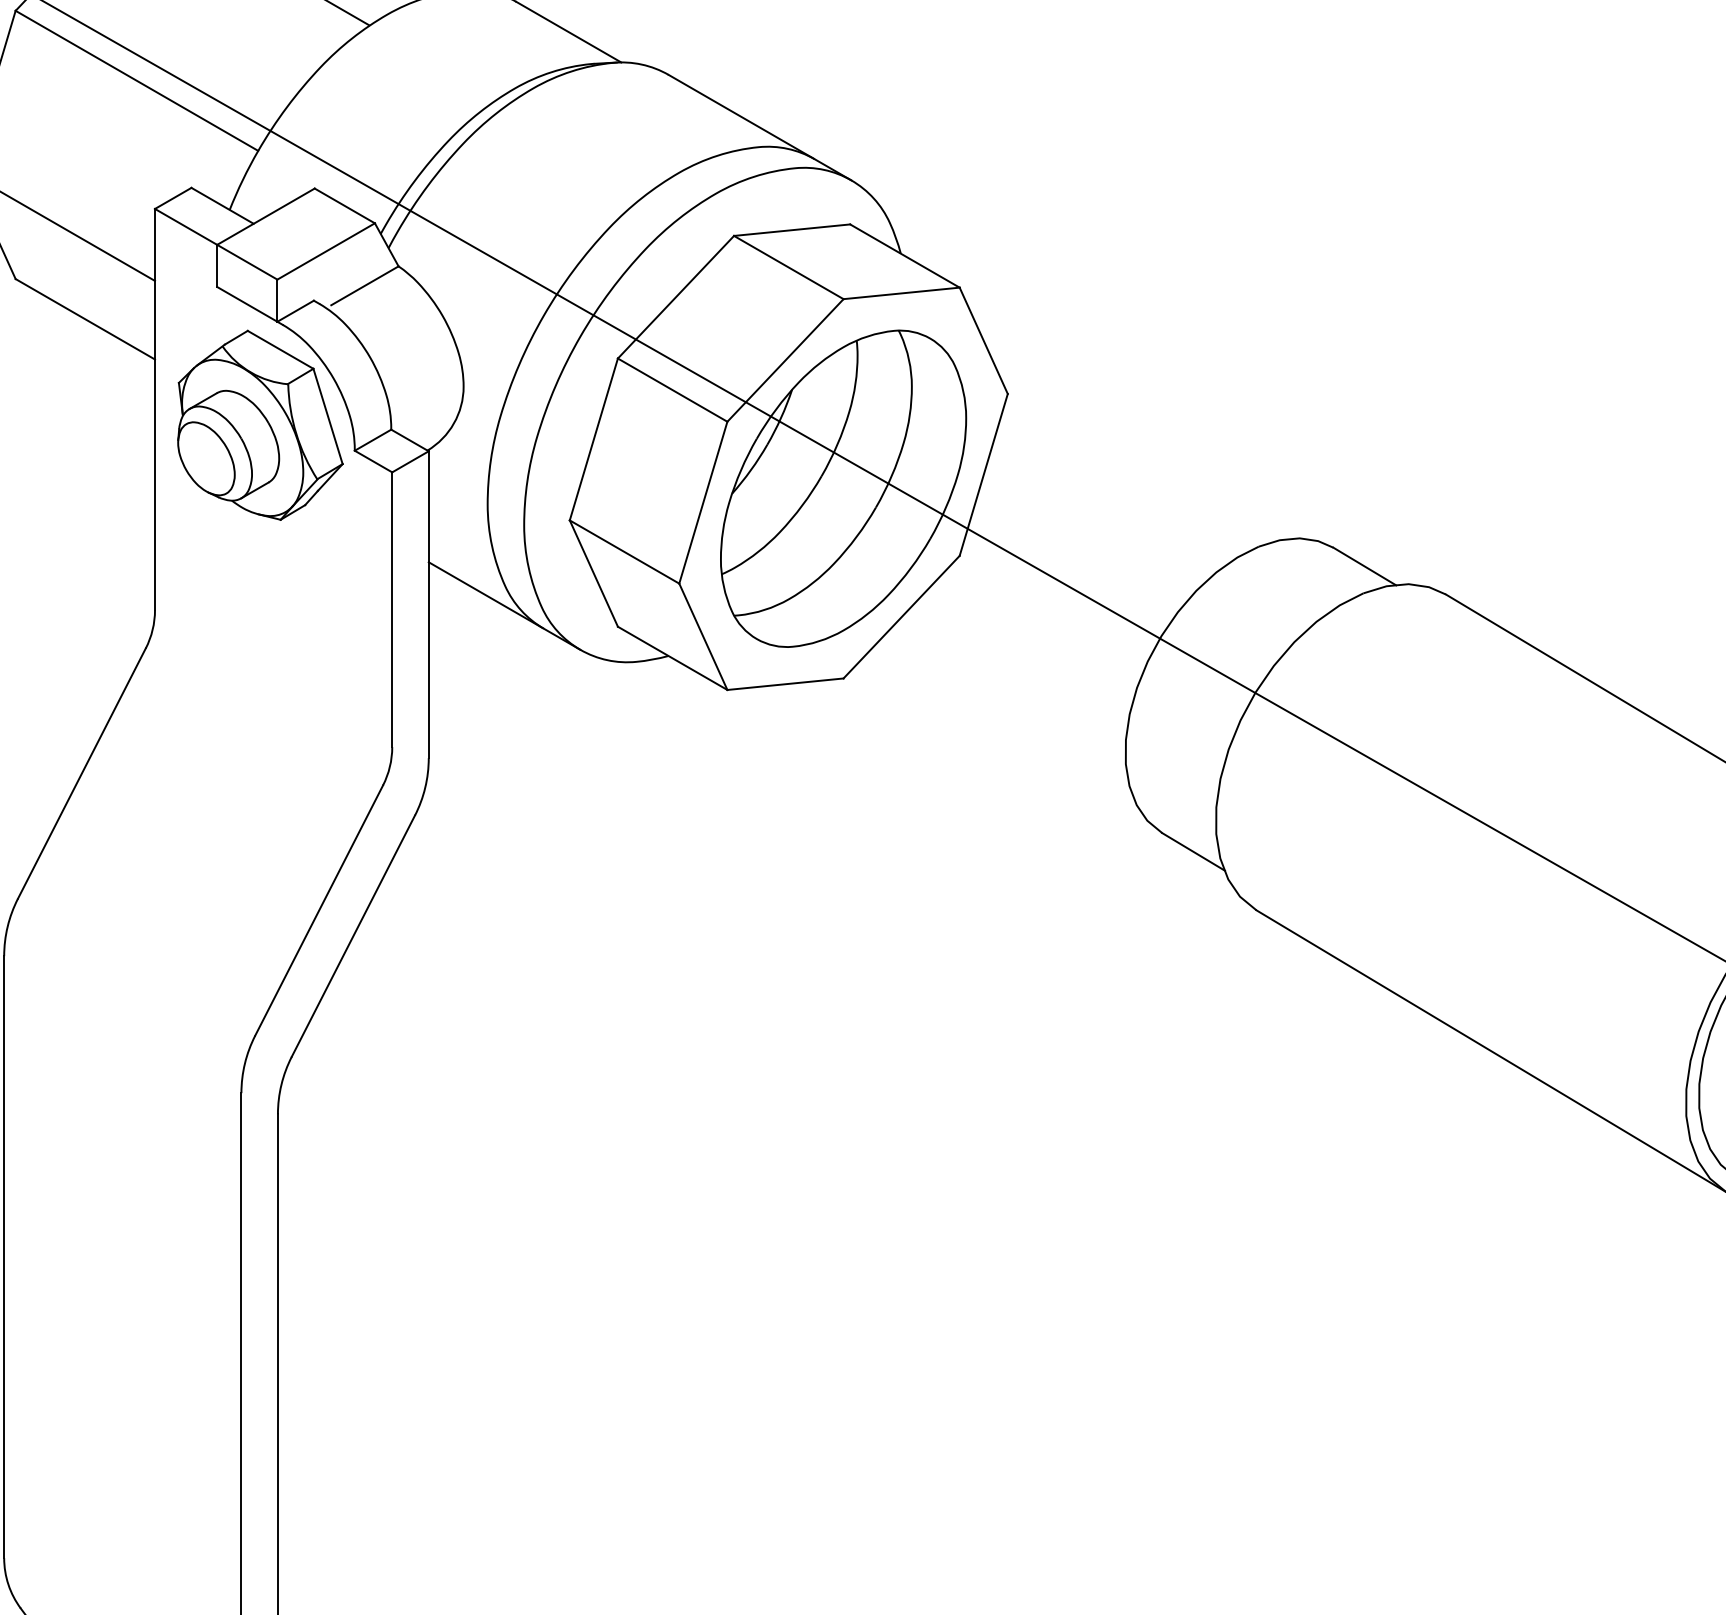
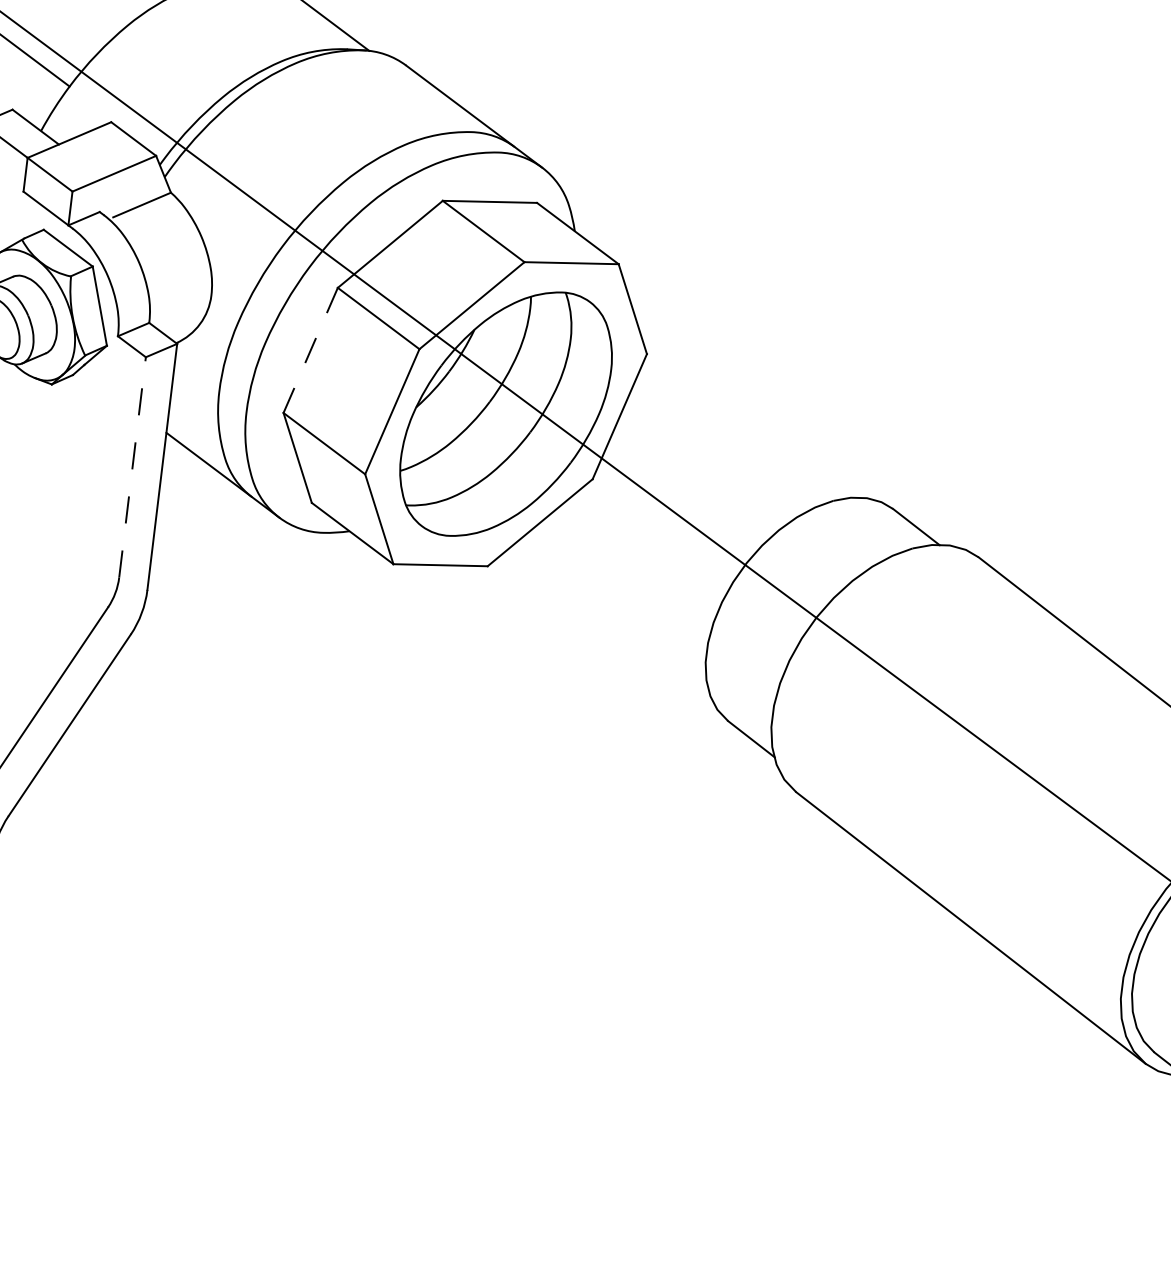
line: (594, 439) -> (311, 350), solid -> dashed
line: (392, 609) -> (132, 467), solid -> dashed

